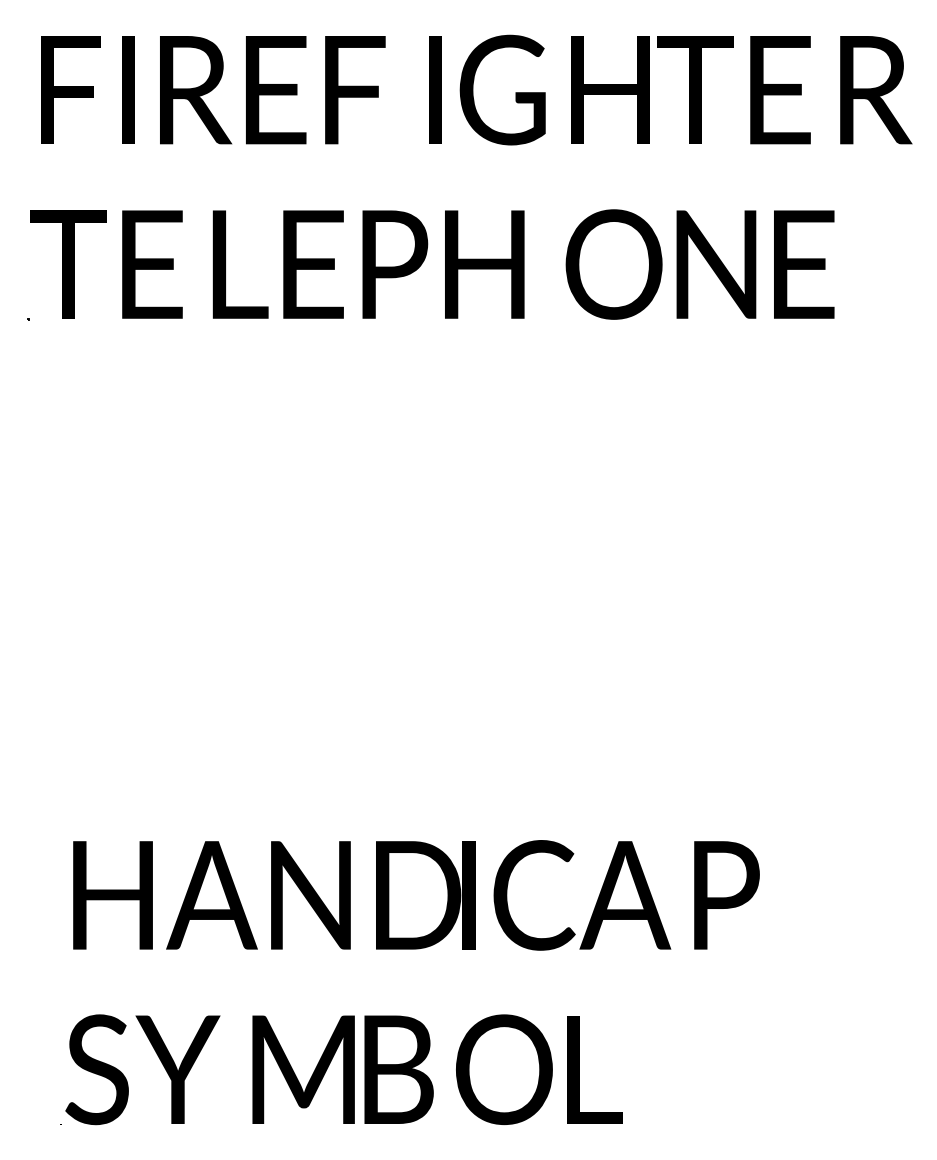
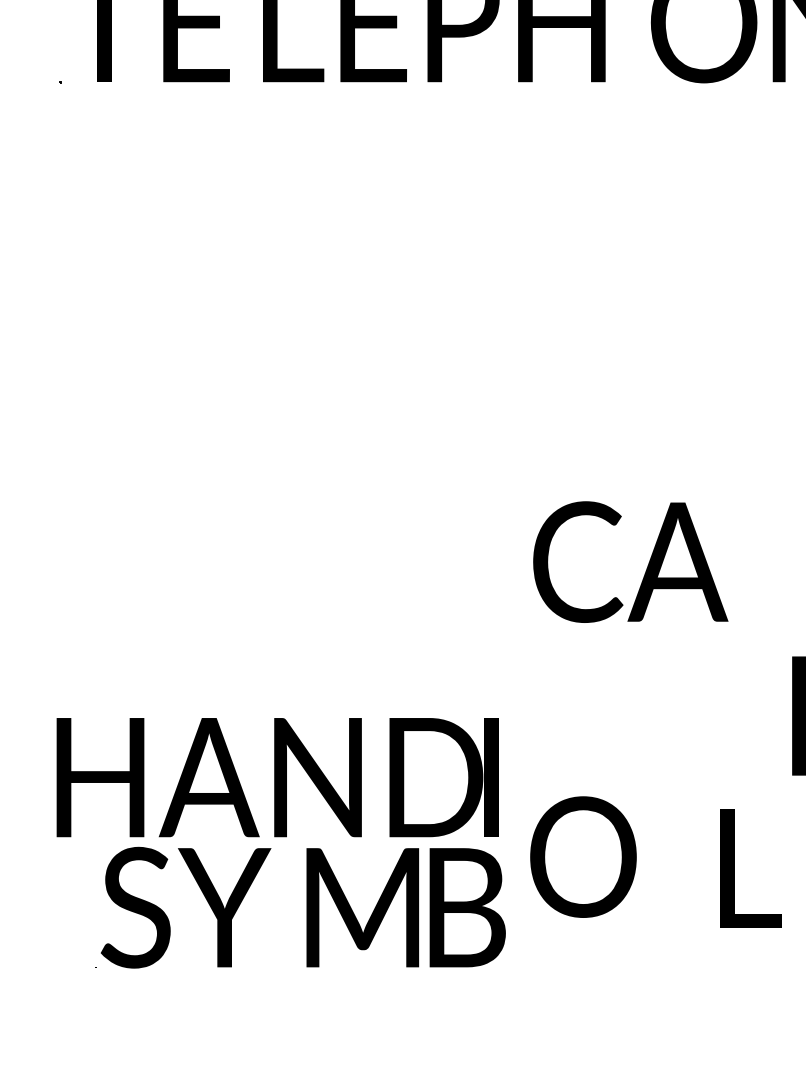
text: (274, 895) -> (277, 777), moved
text: (582, 895) -> (630, 562), moved
text: (504, 1069) -> (583, 856), moved
text: (594, 1069) -> (750, 867), moved

